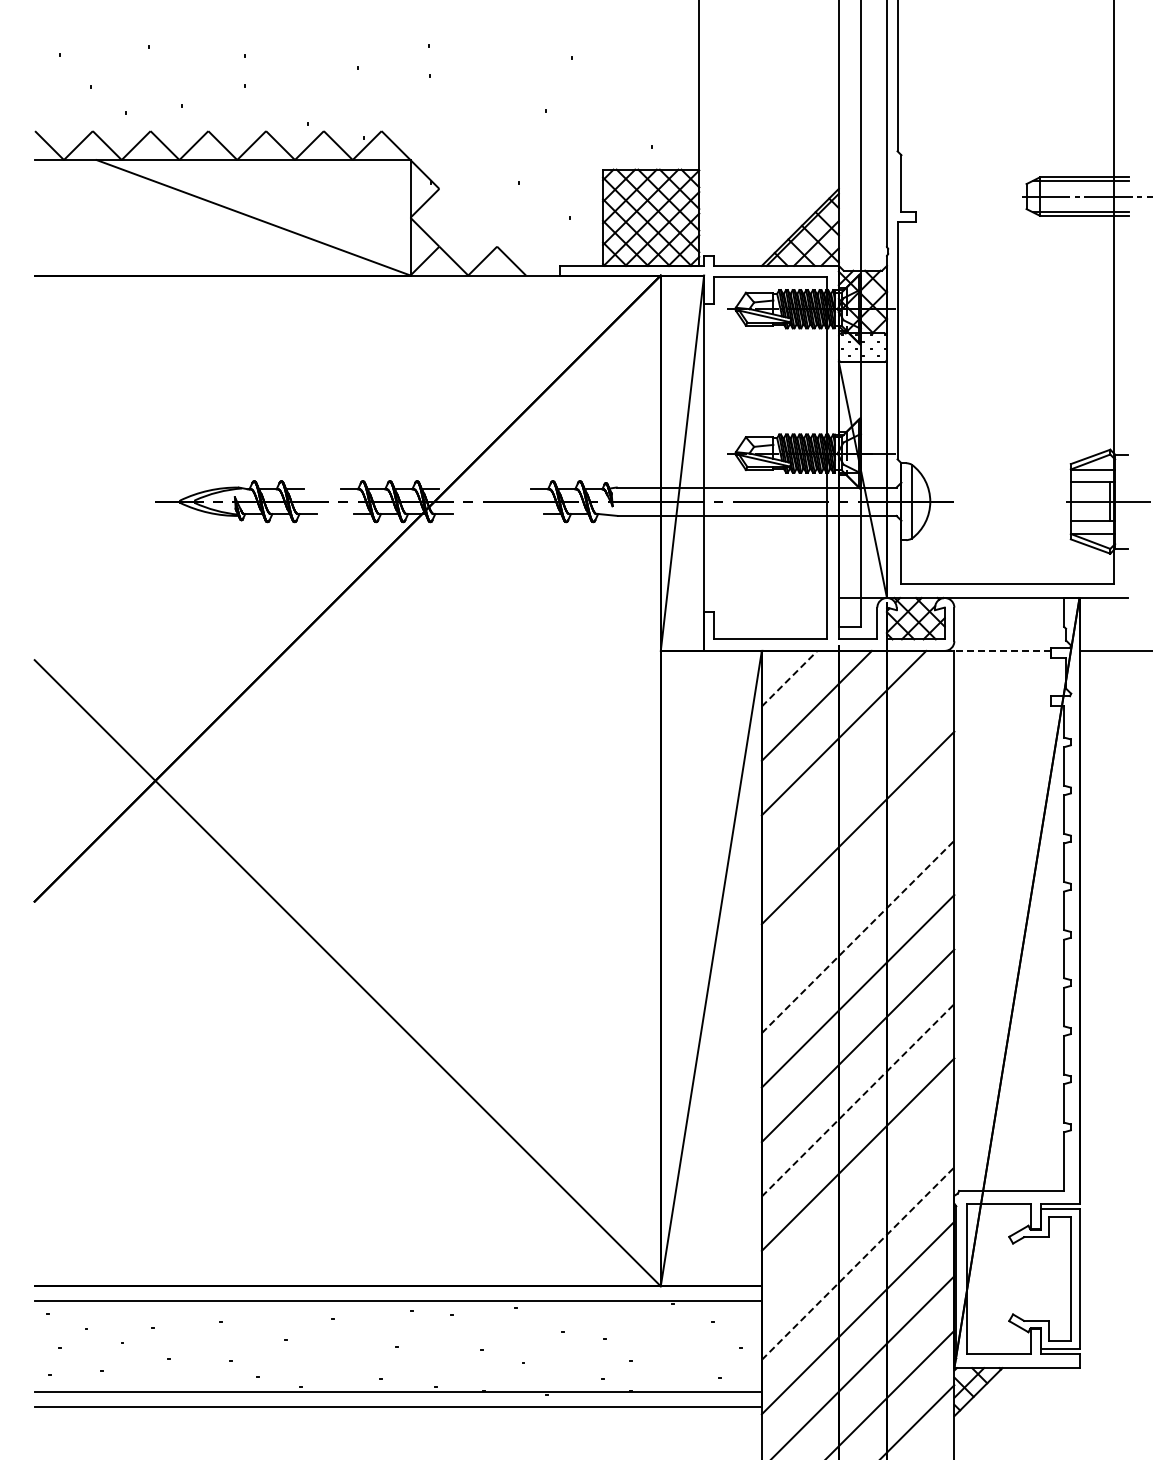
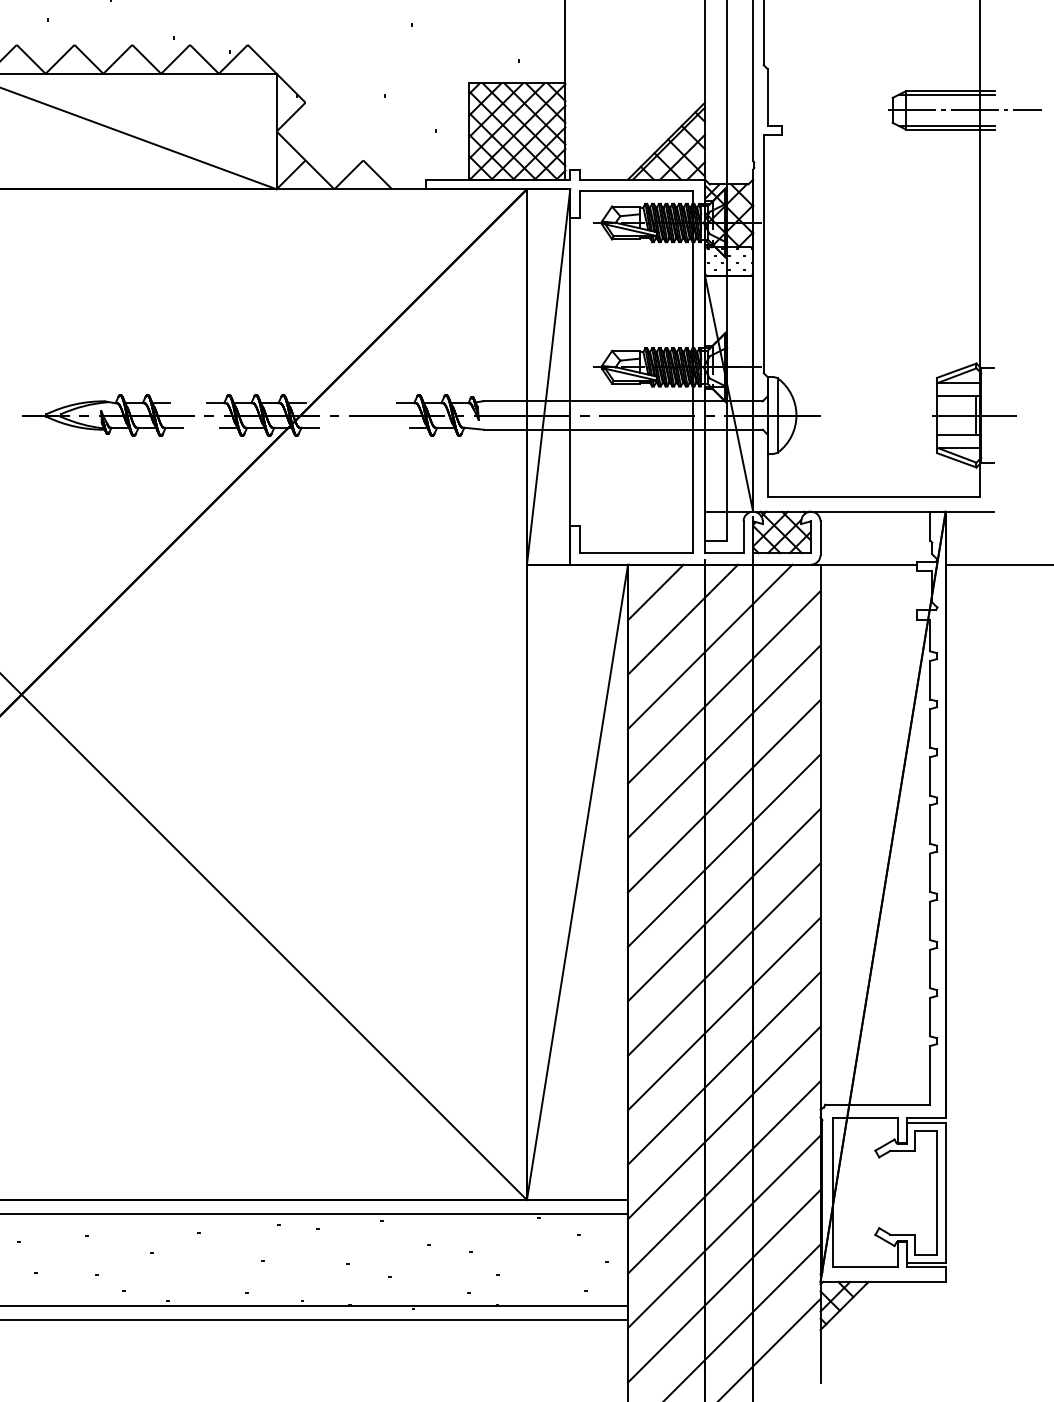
line: (998, 650) -> (864, 564), dashed -> solid
line: (789, 678) -> (655, 592), dashed -> solid
line: (857, 773) -> (723, 687), added
line: (857, 882) -> (723, 796), added
line: (858, 936) -> (724, 850), dashed -> solid
line: (858, 1099) -> (724, 1013), dashed -> solid
line: (857, 1208) -> (723, 1122), added
line: (858, 1263) -> (724, 1177), dashed -> solid

